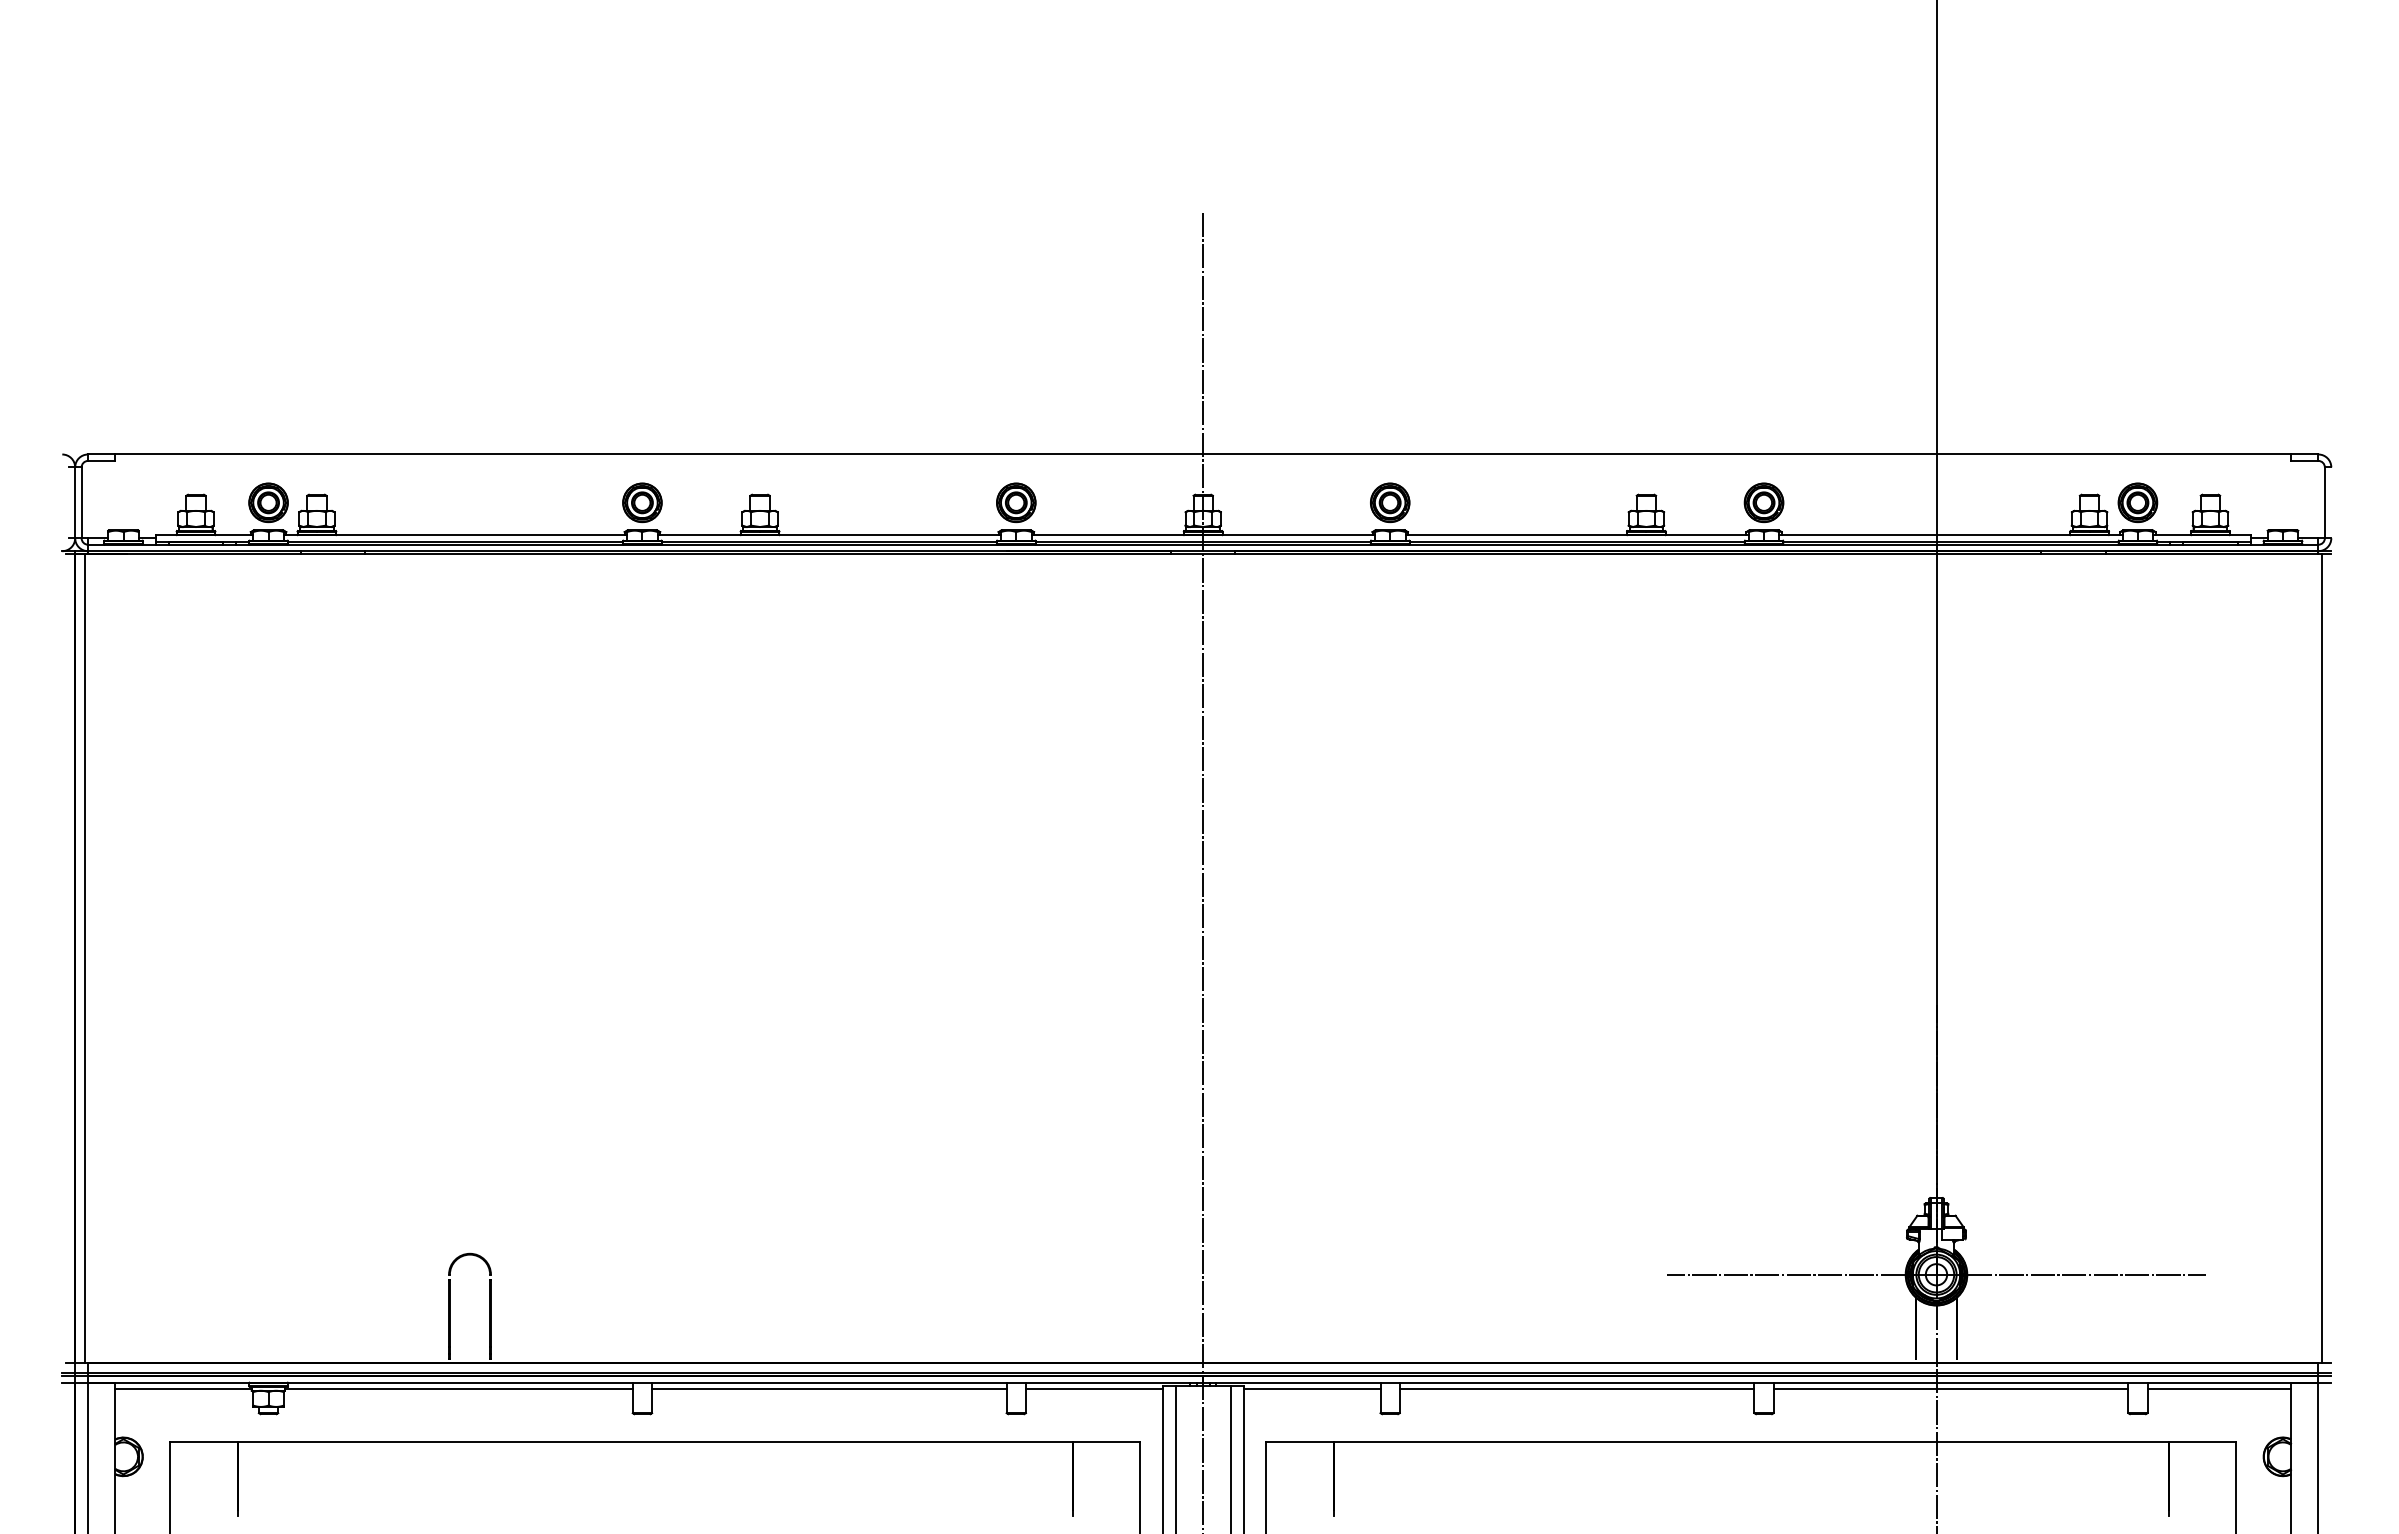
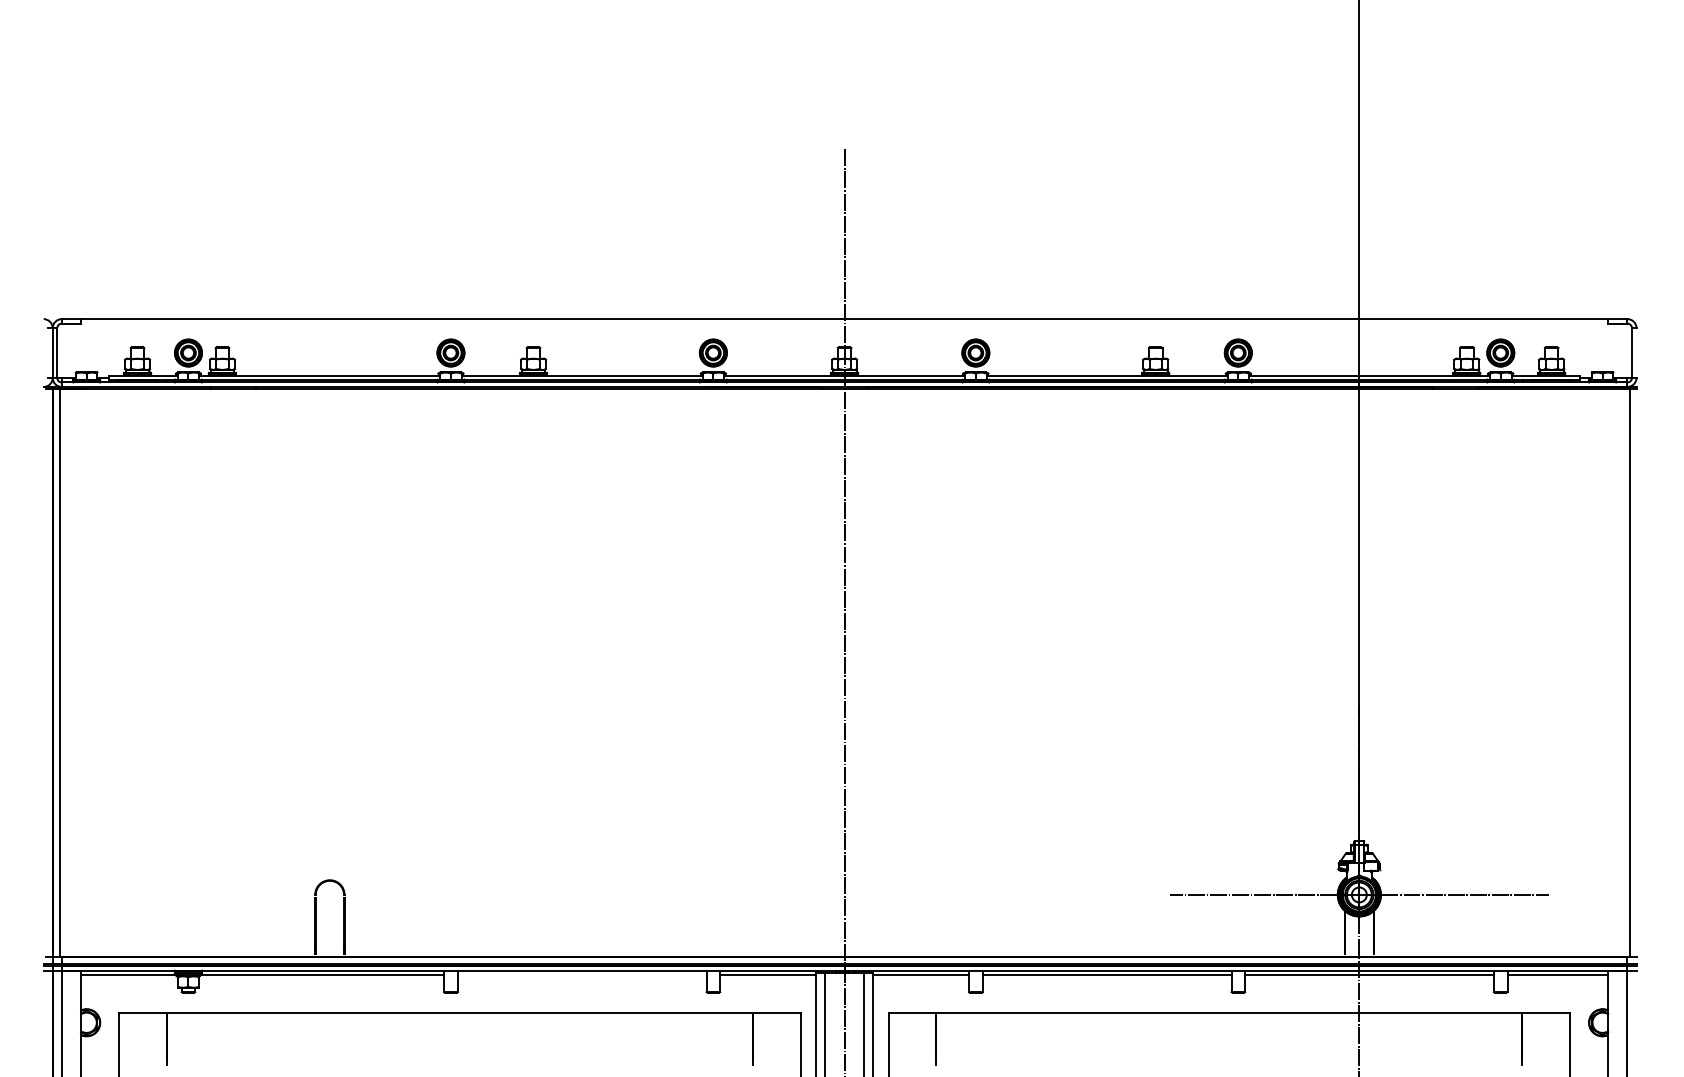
line: (829, 1389) -> (582, 975), removed

